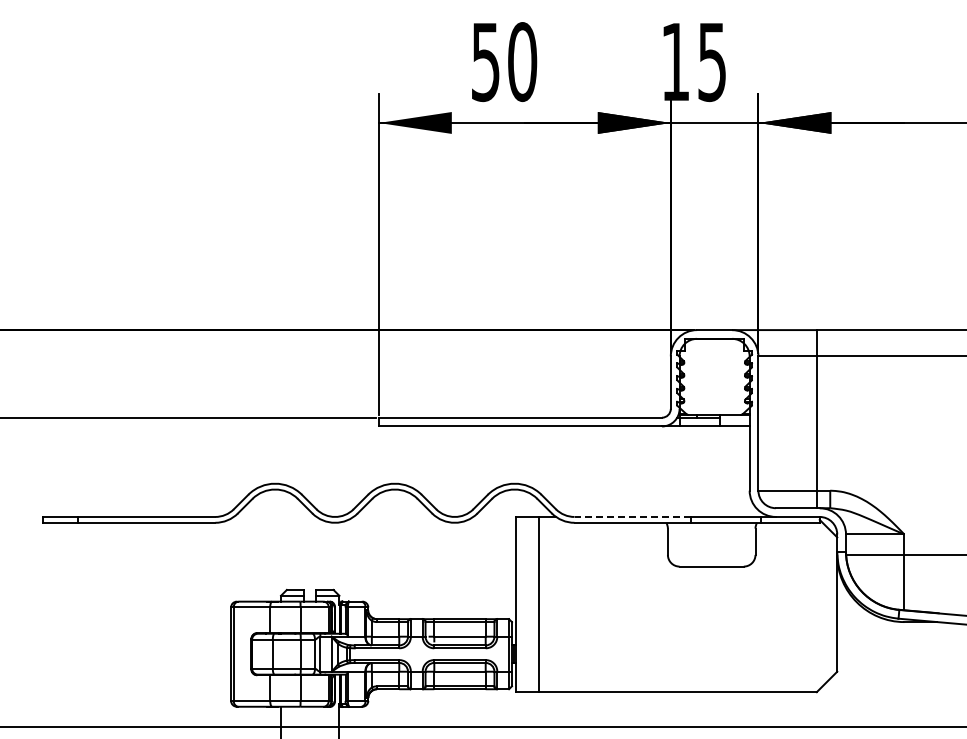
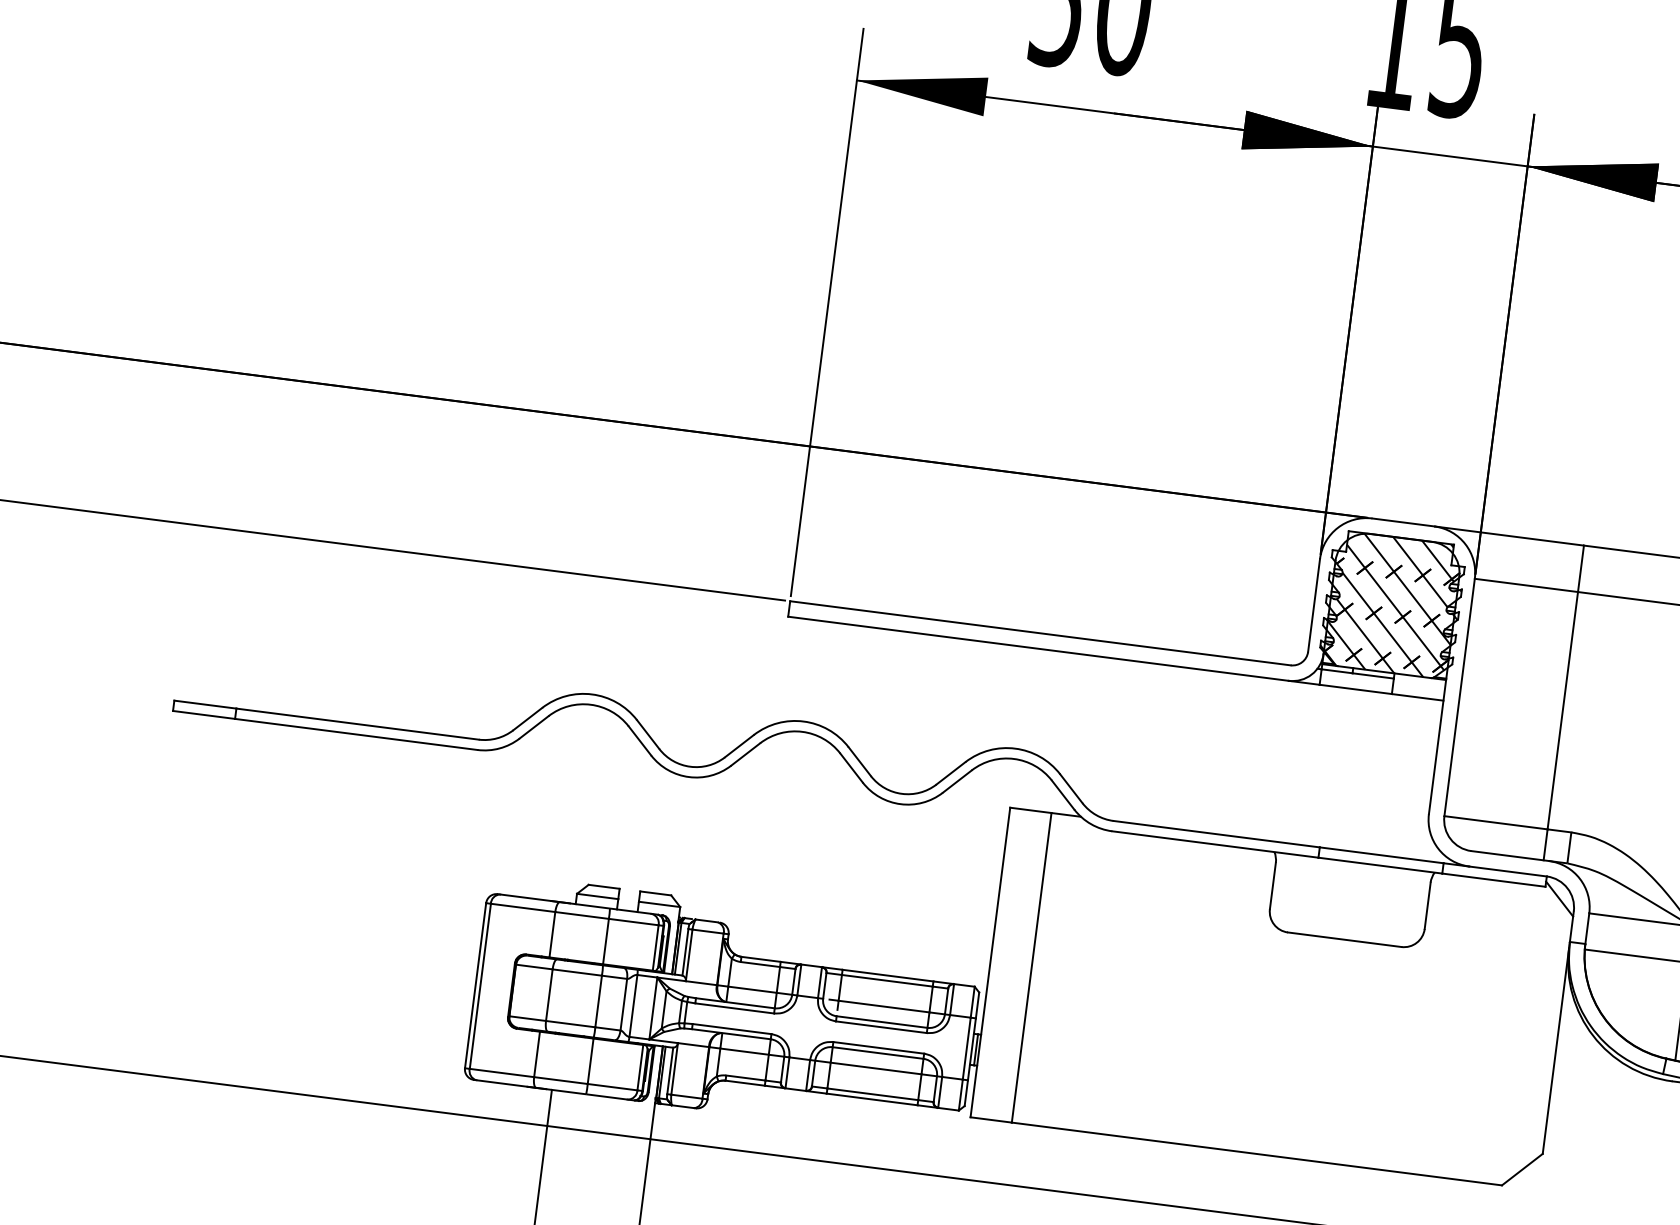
hatch: (714, 376) -> (1392, 604), added
line: (632, 516) -> (1216, 833), dashed -> solid

